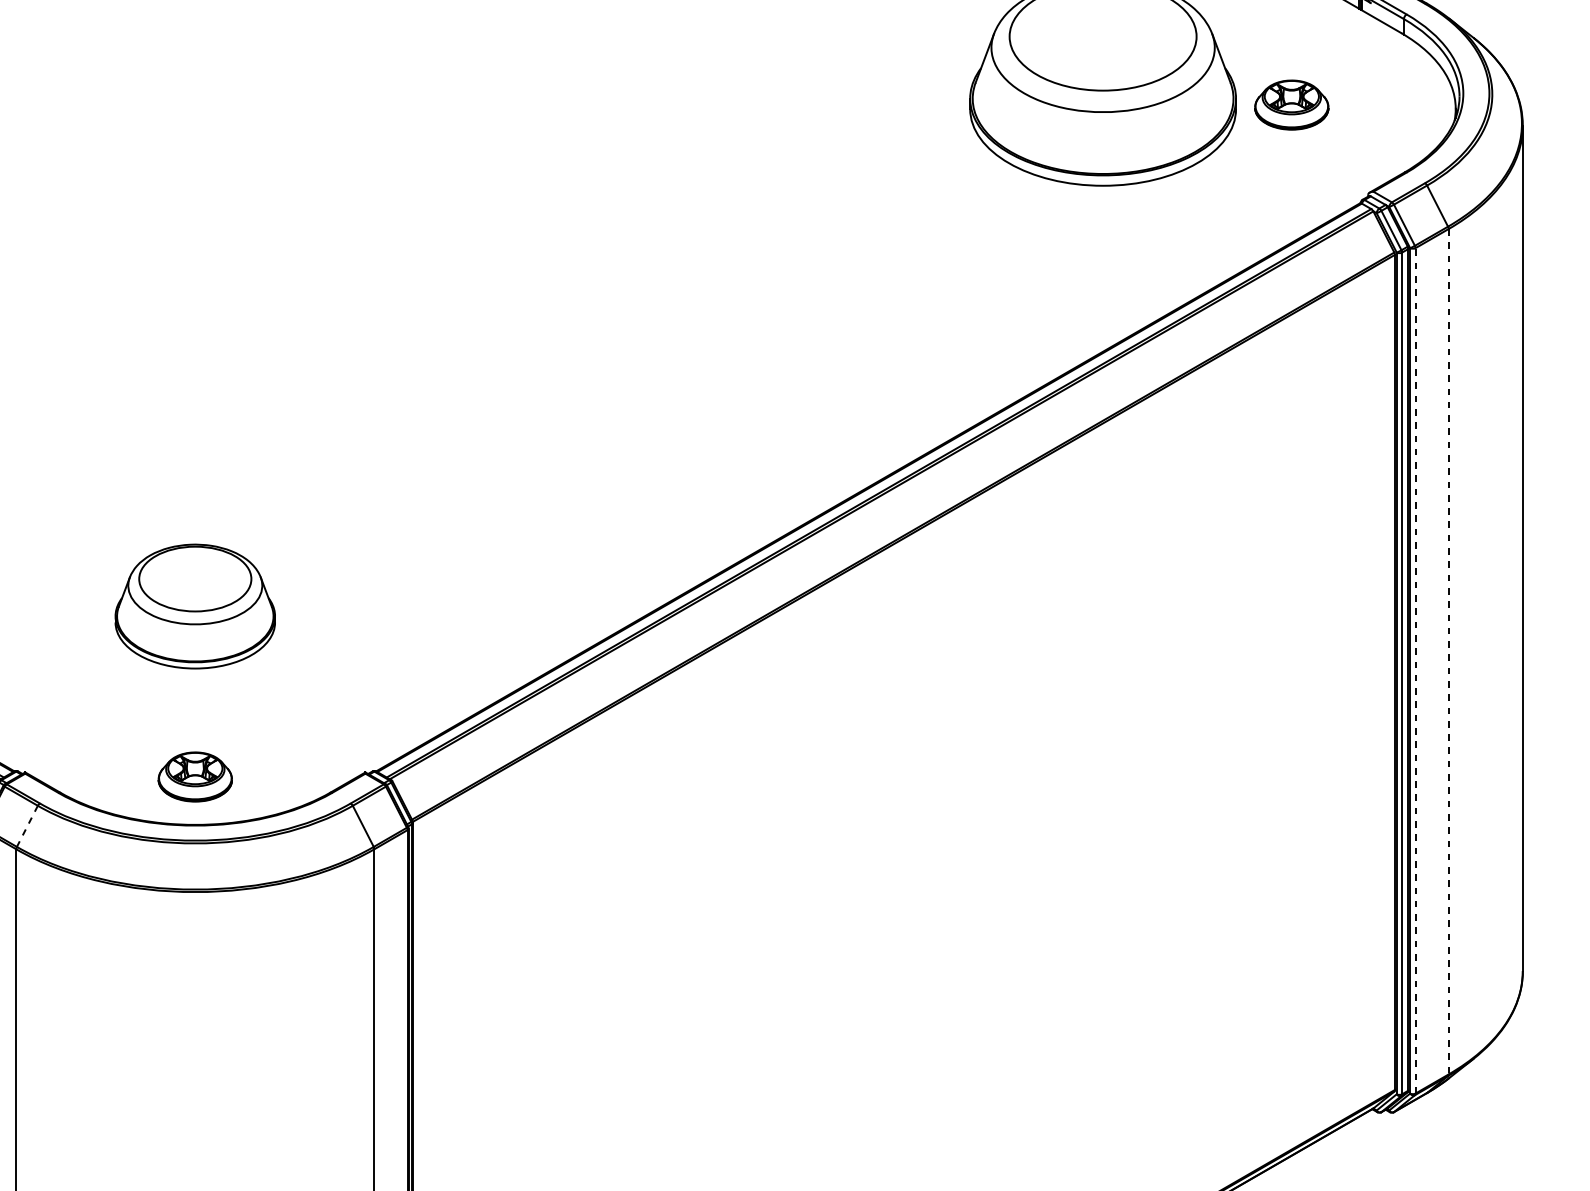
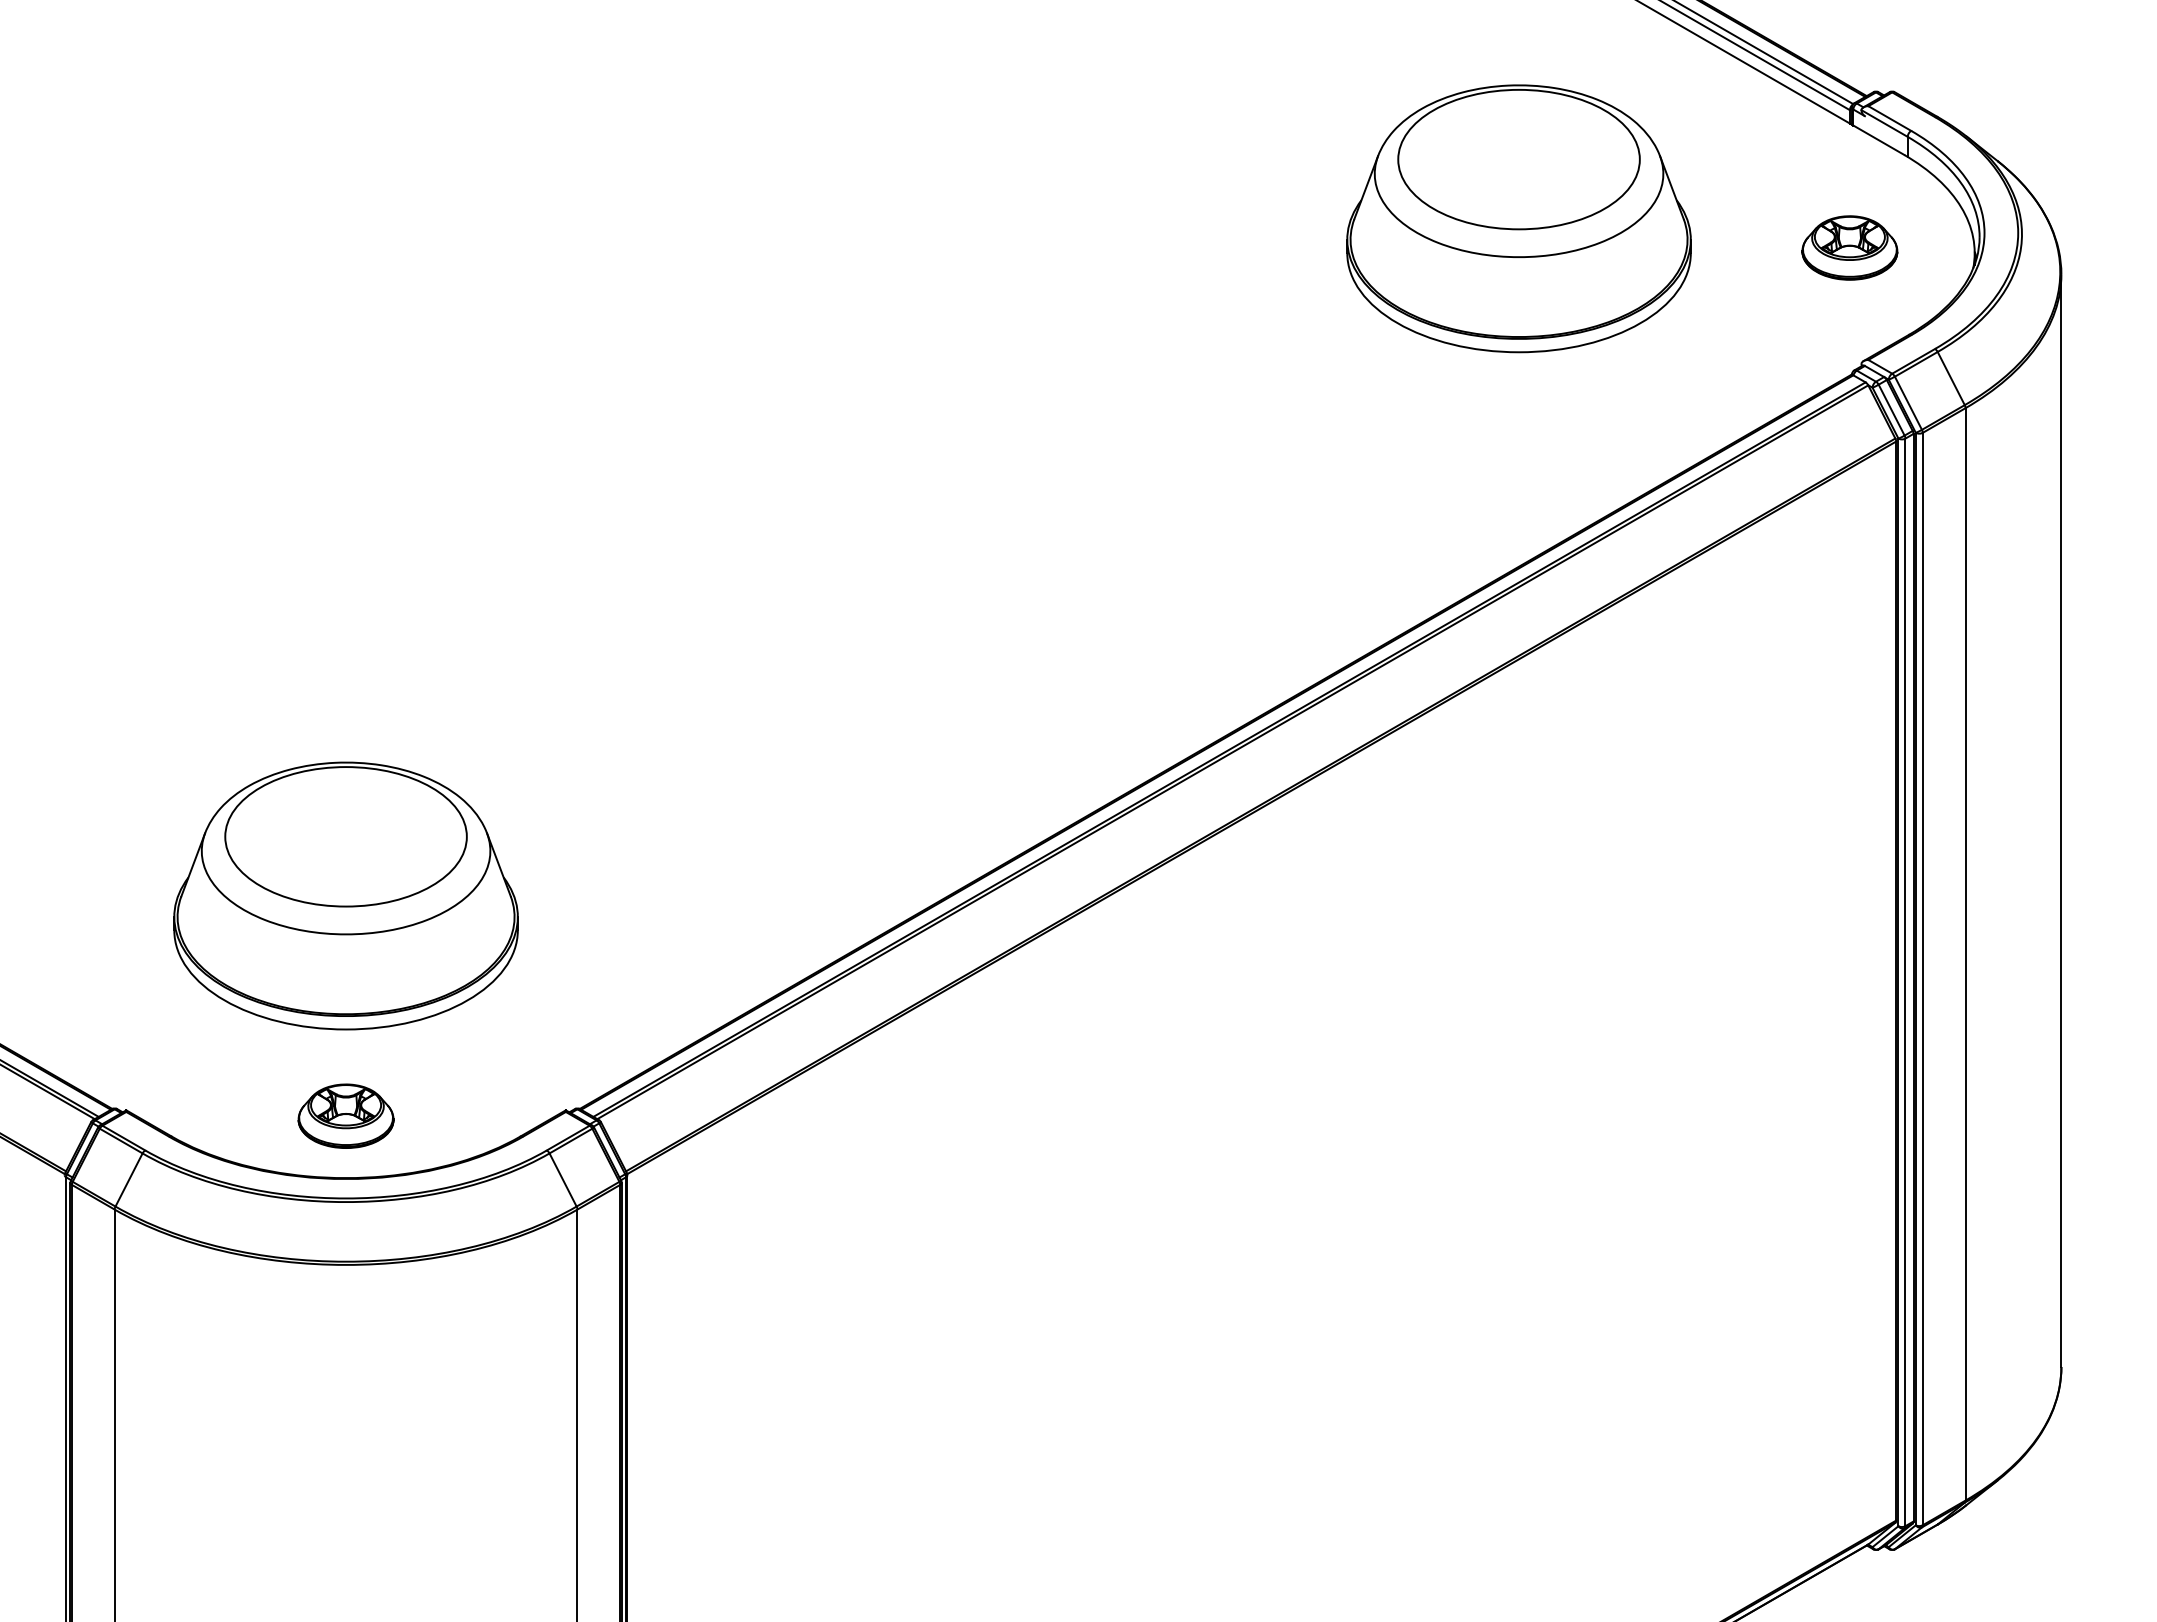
part: (1291, 104) -> (1849, 247), moved
part: (194, 606) -> (345, 895), size x1.67
line: (1448, 651) -> (1965, 954), dashed -> solid
line: (1415, 670) -> (1922, 978), dashed -> solid
line: (27, 826) -> (129, 1180), dashed -> solid

